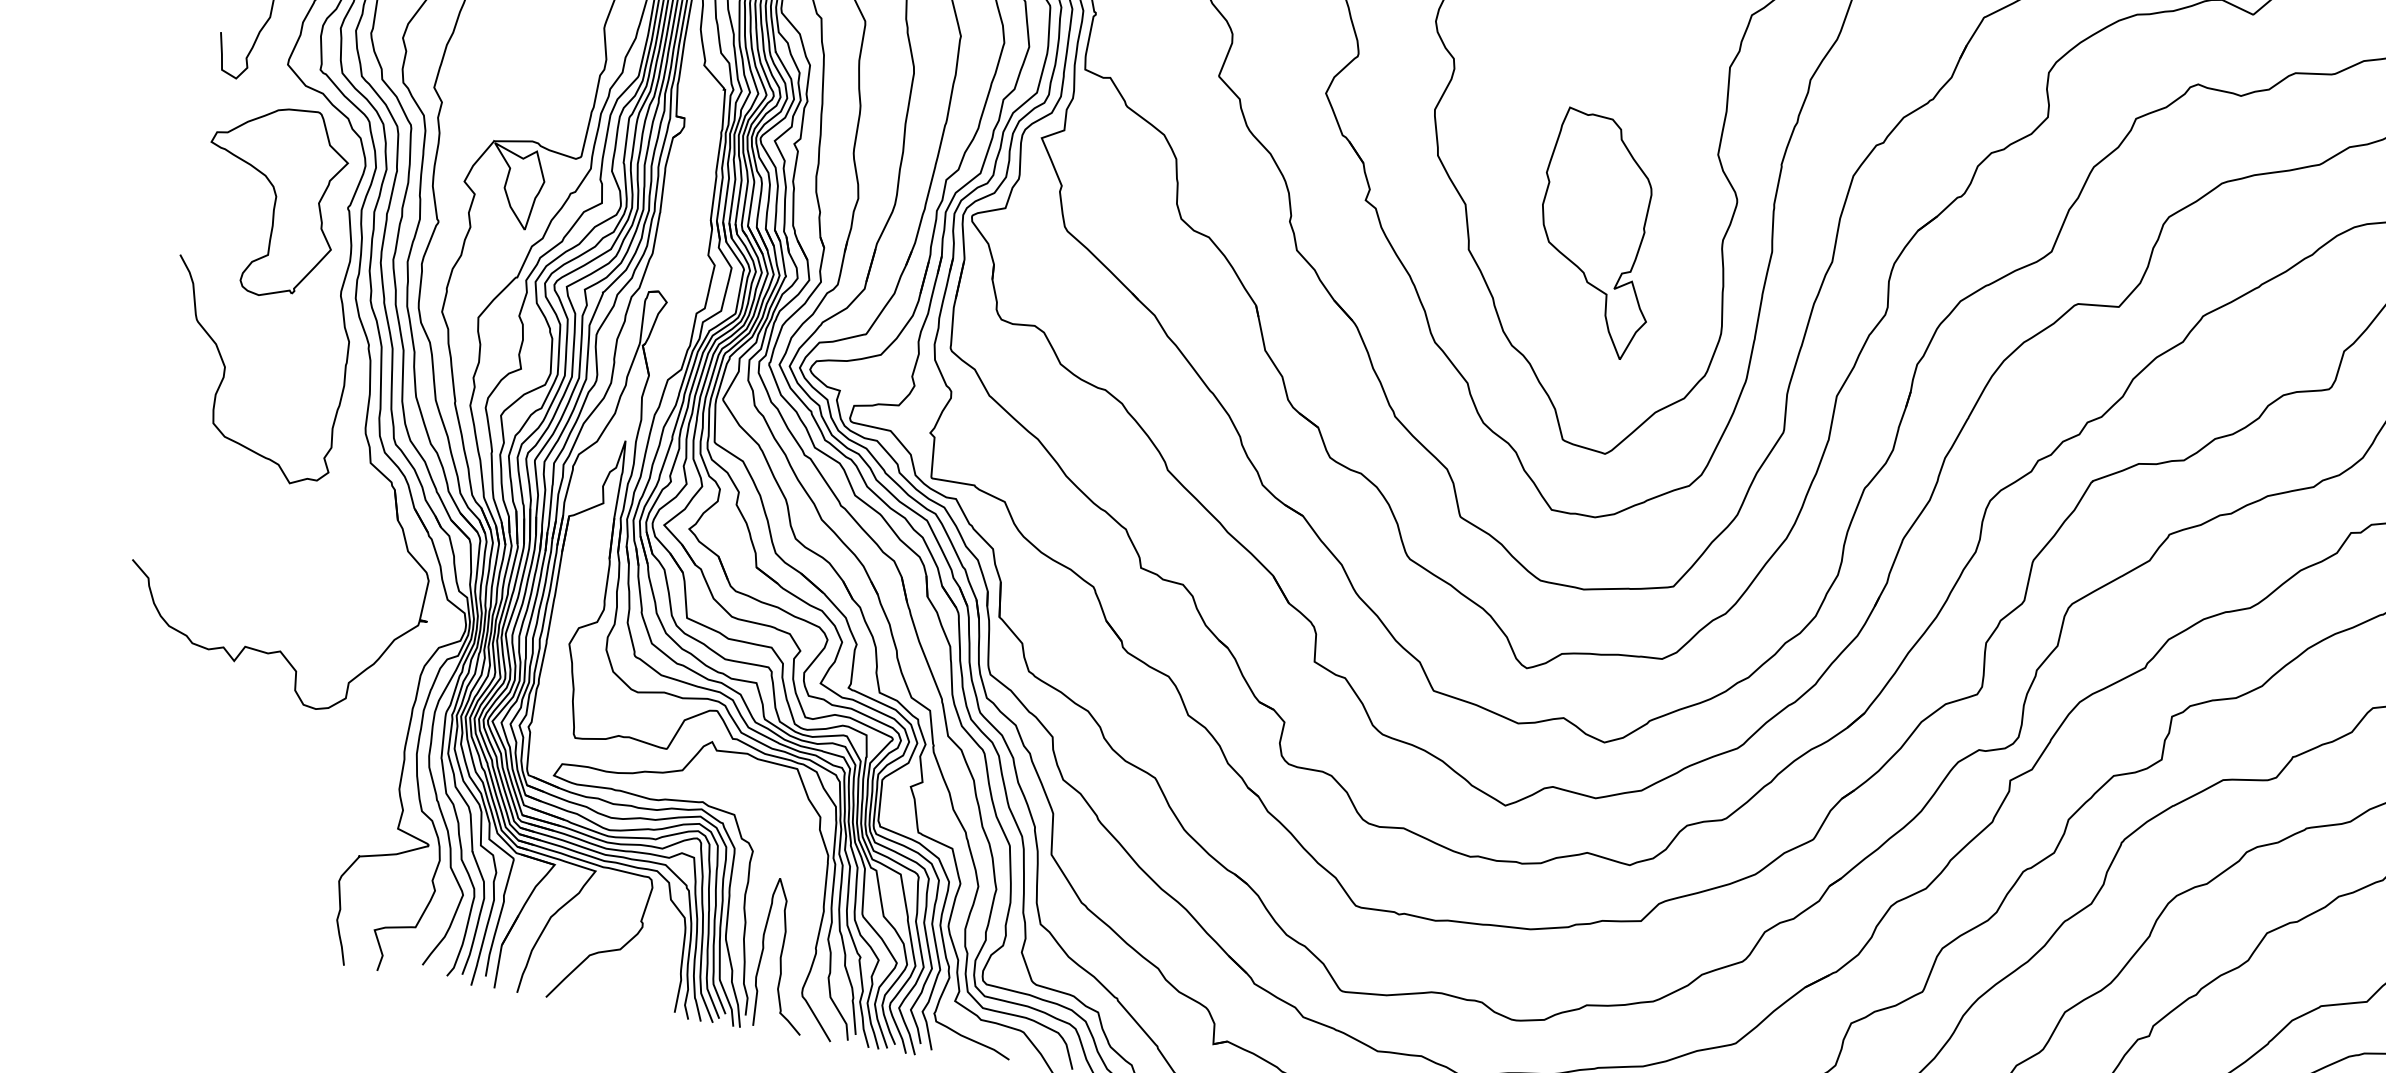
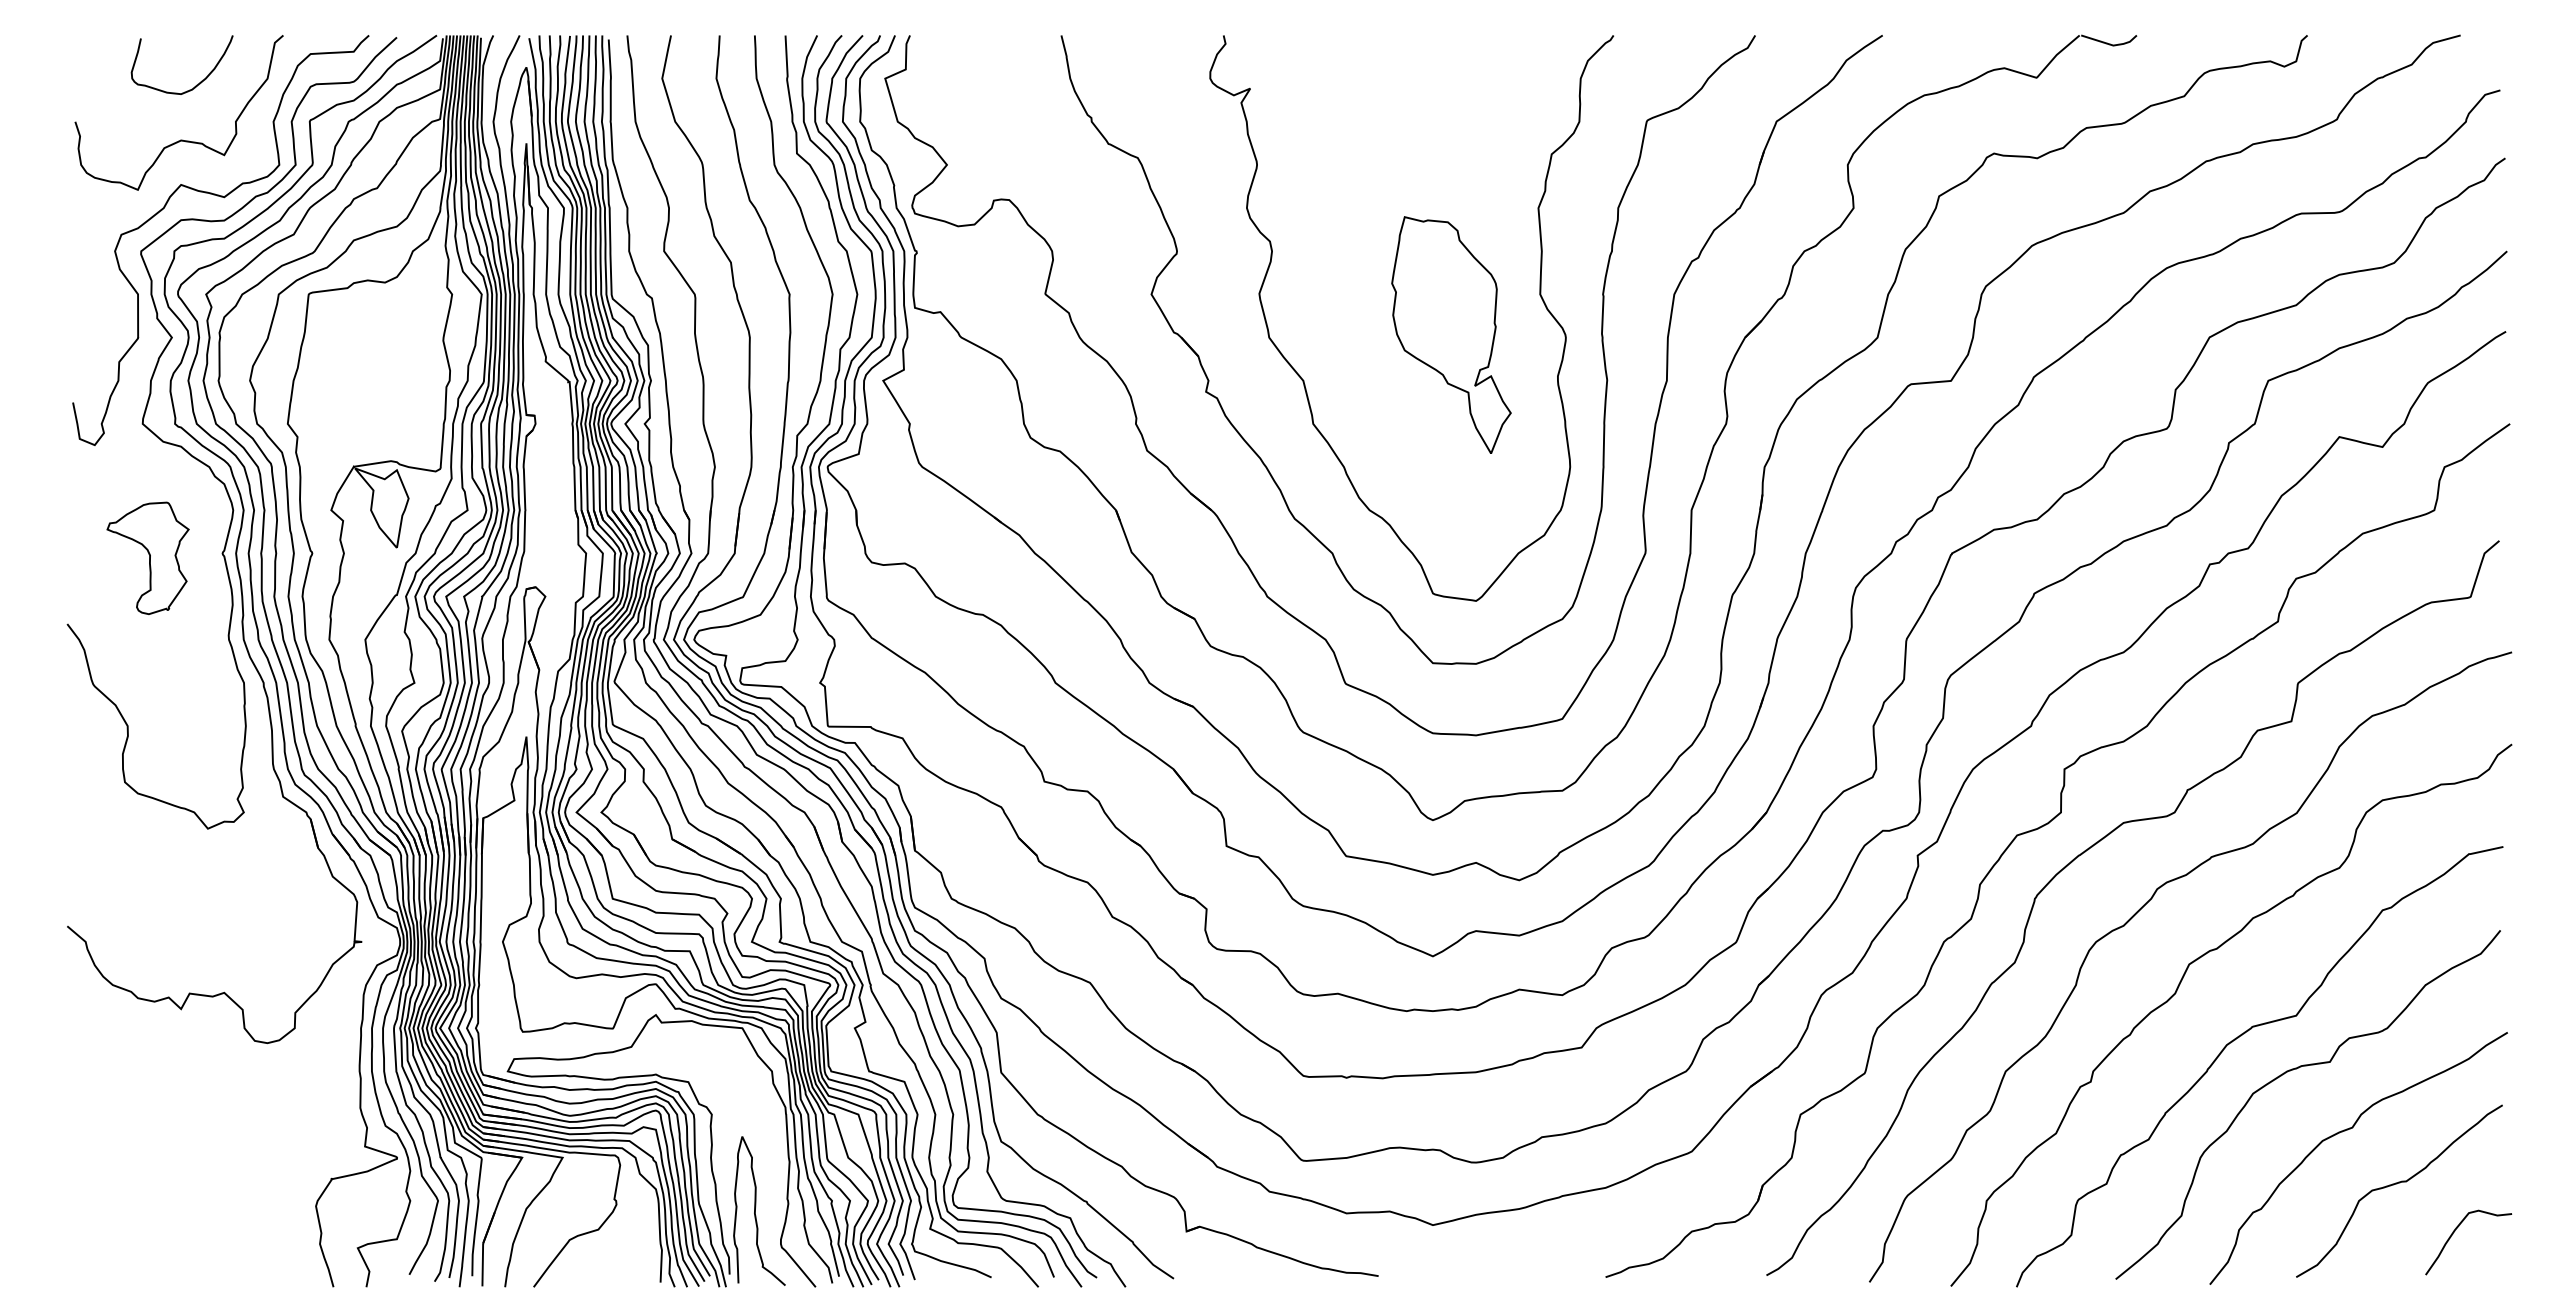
part: (271, 201) -> (147, 558), size x0.6
part: (1598, 233) -> (1451, 334), moved

